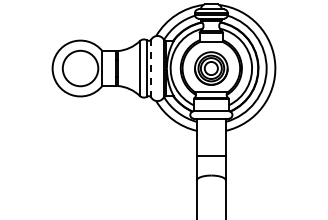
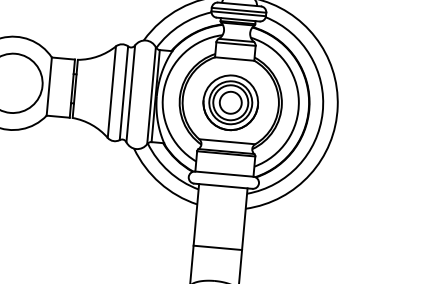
line: (151, 68) -> (131, 93), dashed -> solid

